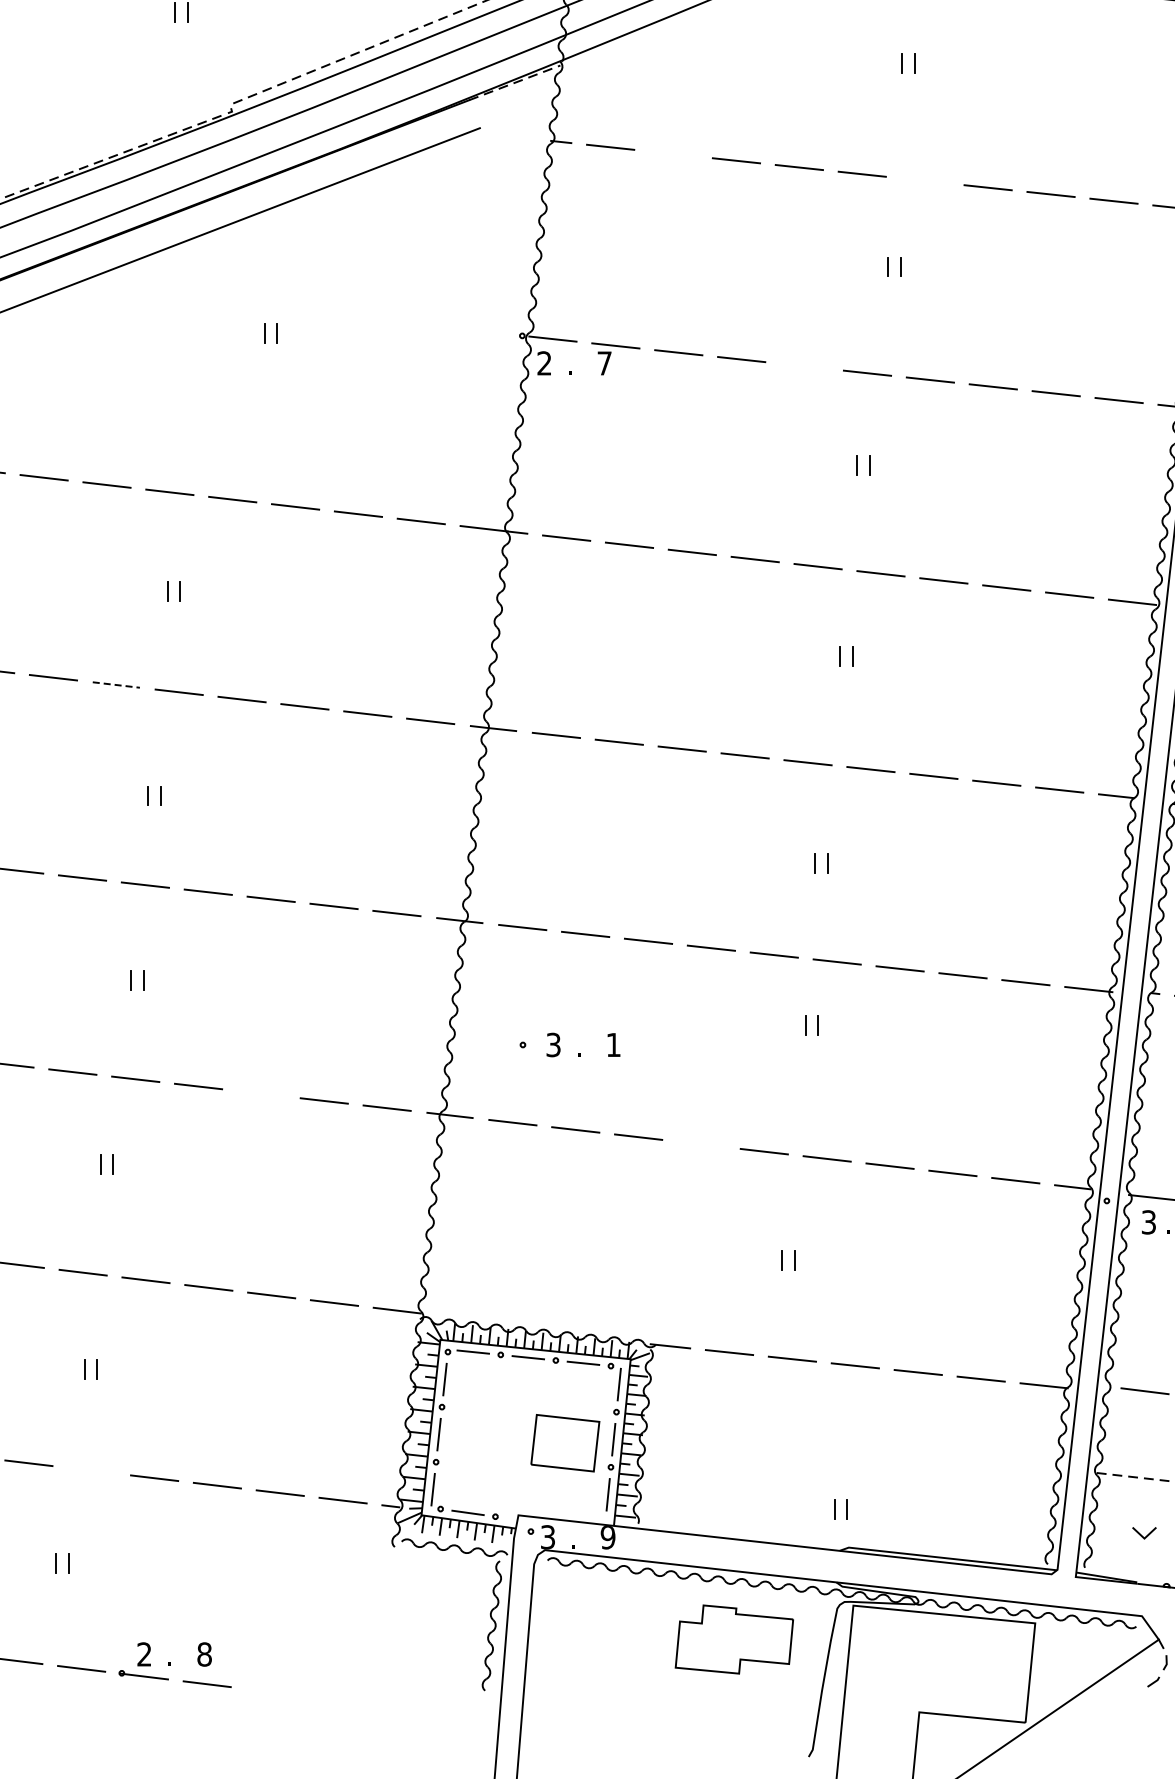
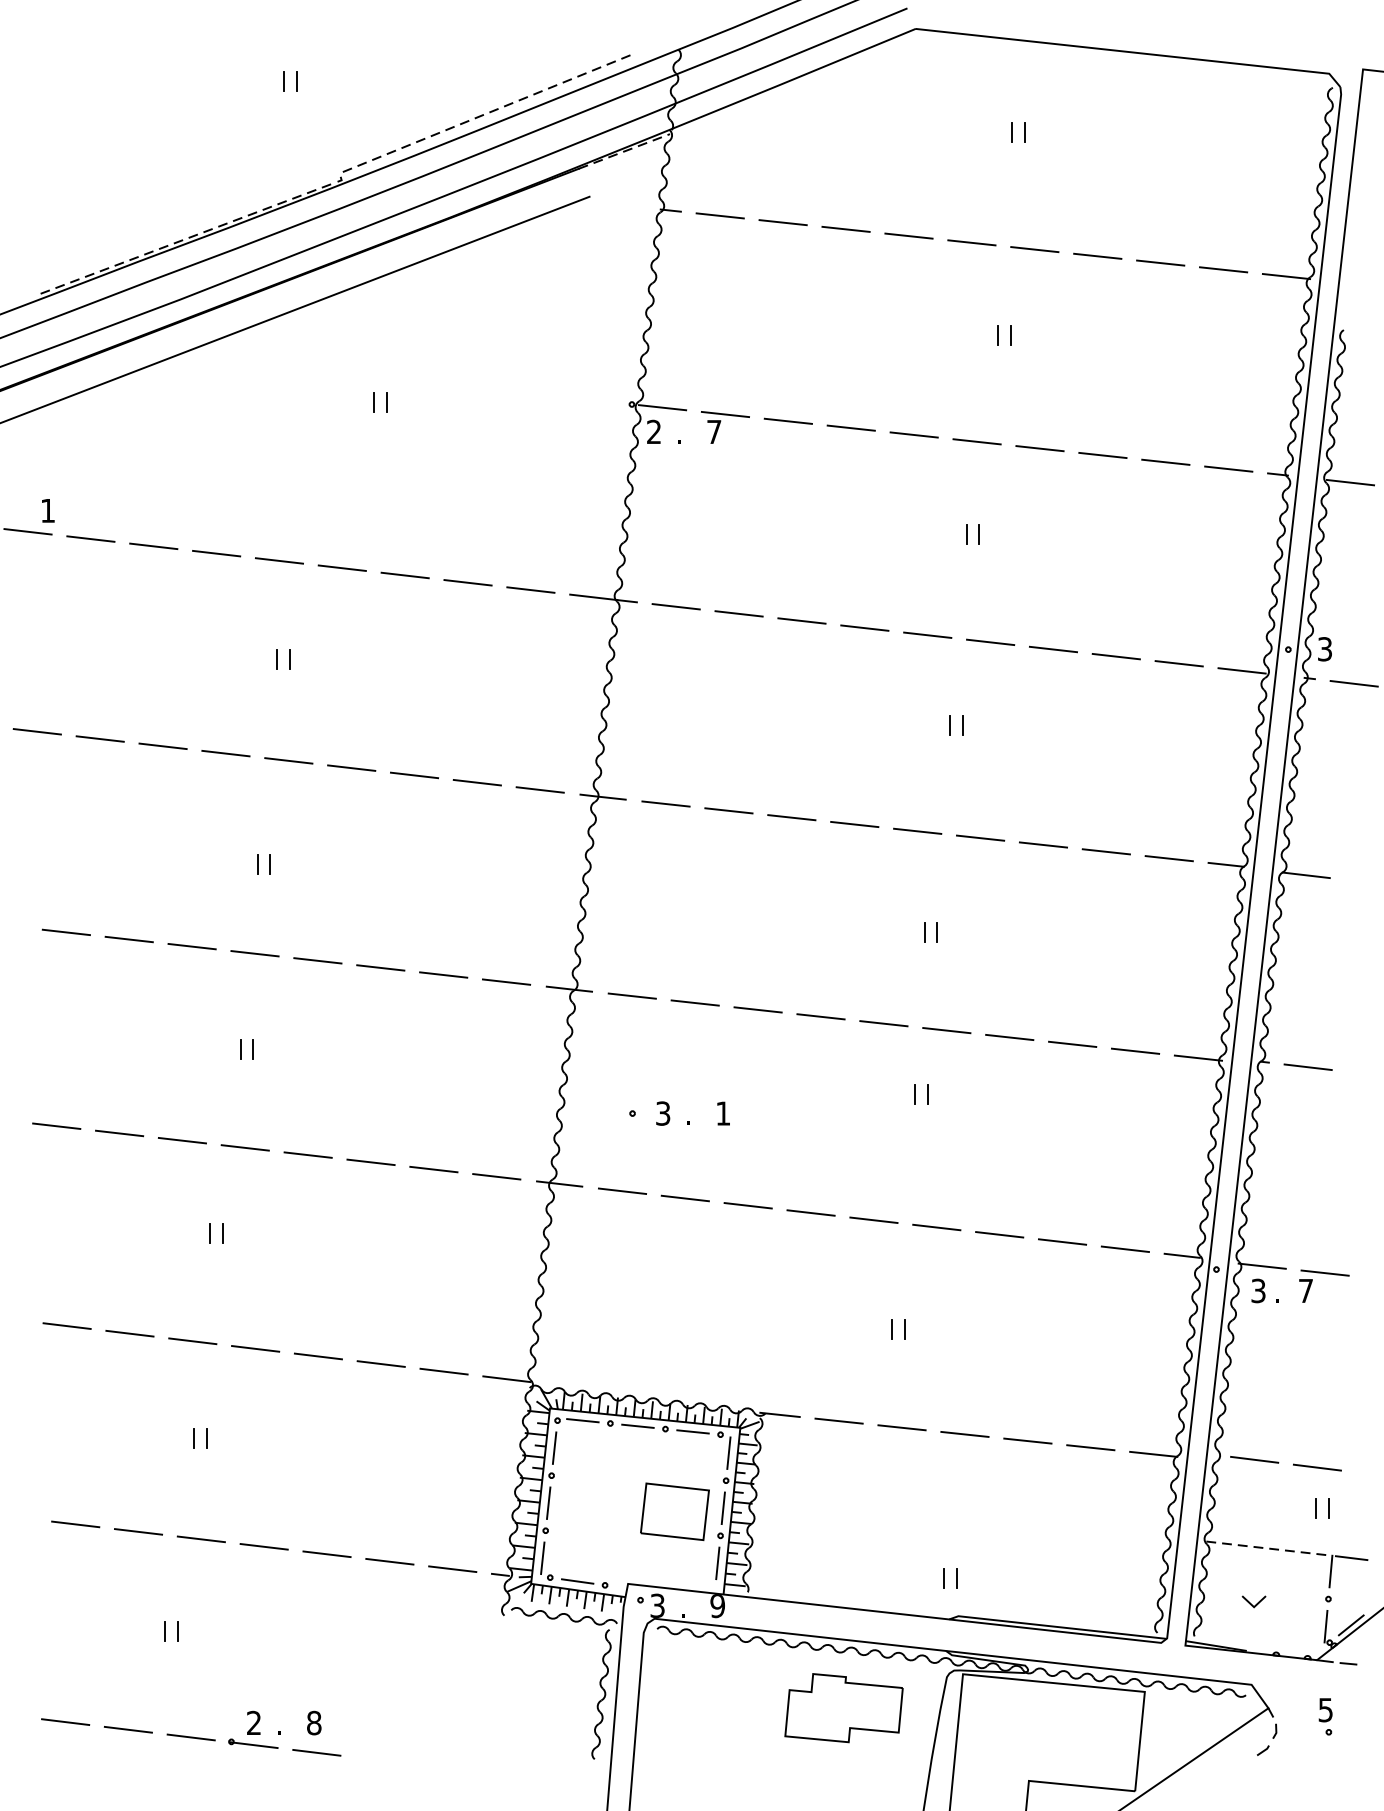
line: (672, 153) -> (782, 222), added
line: (924, 180) -> (1034, 249), added
line: (803, 365) -> (913, 434), added
line: (115, 684) -> (225, 753), dashed -> solid
line: (260, 1093) -> (370, 1162), added
line: (700, 1143) -> (810, 1212), added
line: (90, 1470) -> (200, 1539), added

